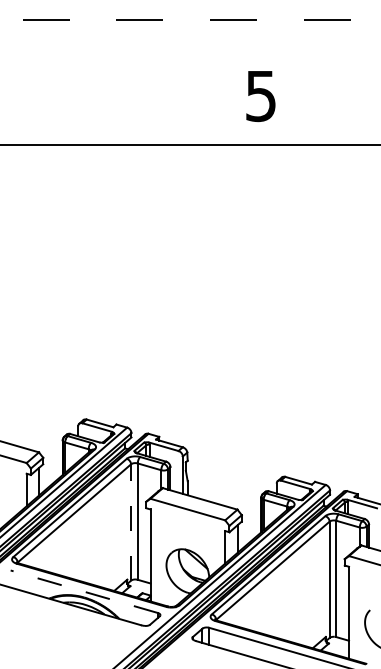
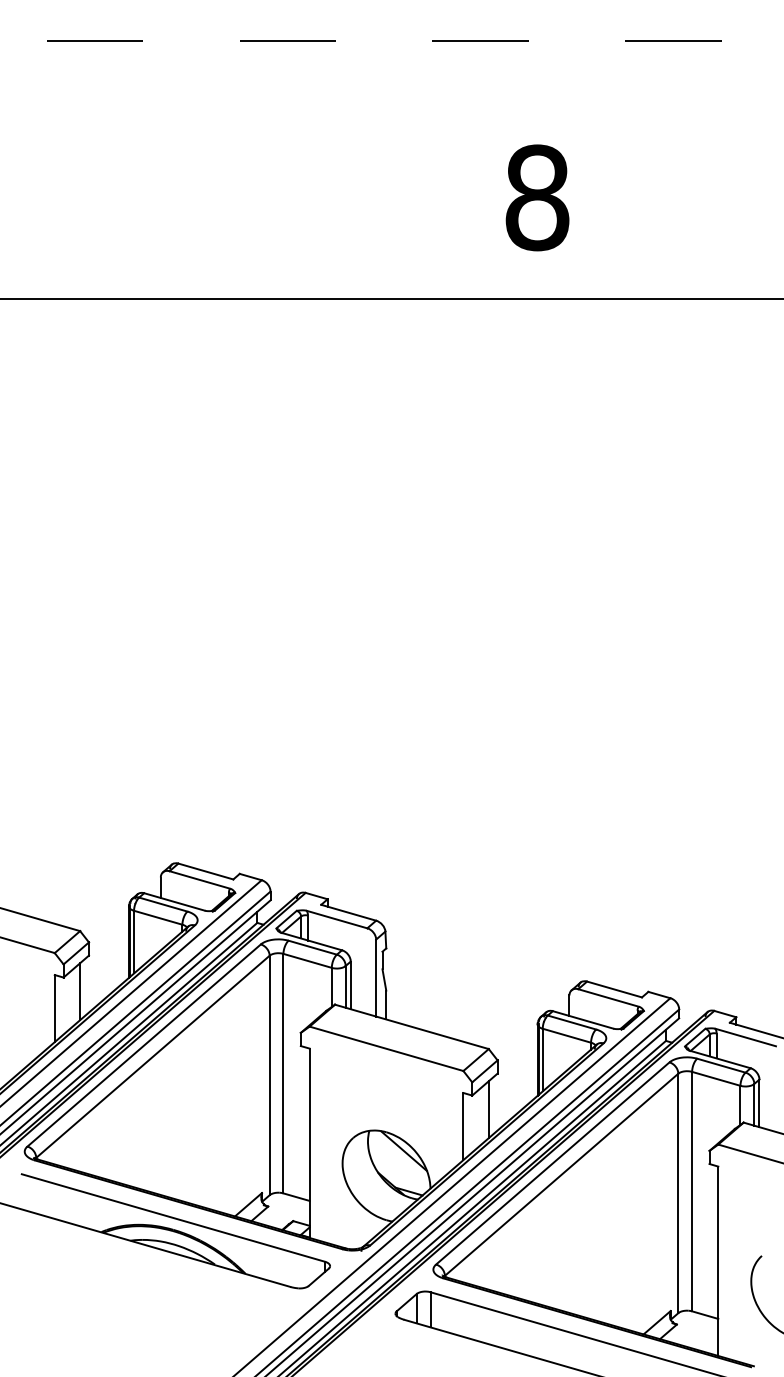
text: (260, 96) -> (536, 198), 5 -> 8
line: (131, 522) -> (270, 1075), dashed -> solid
line: (84, 591) -> (173, 1217), dashed -> solid

